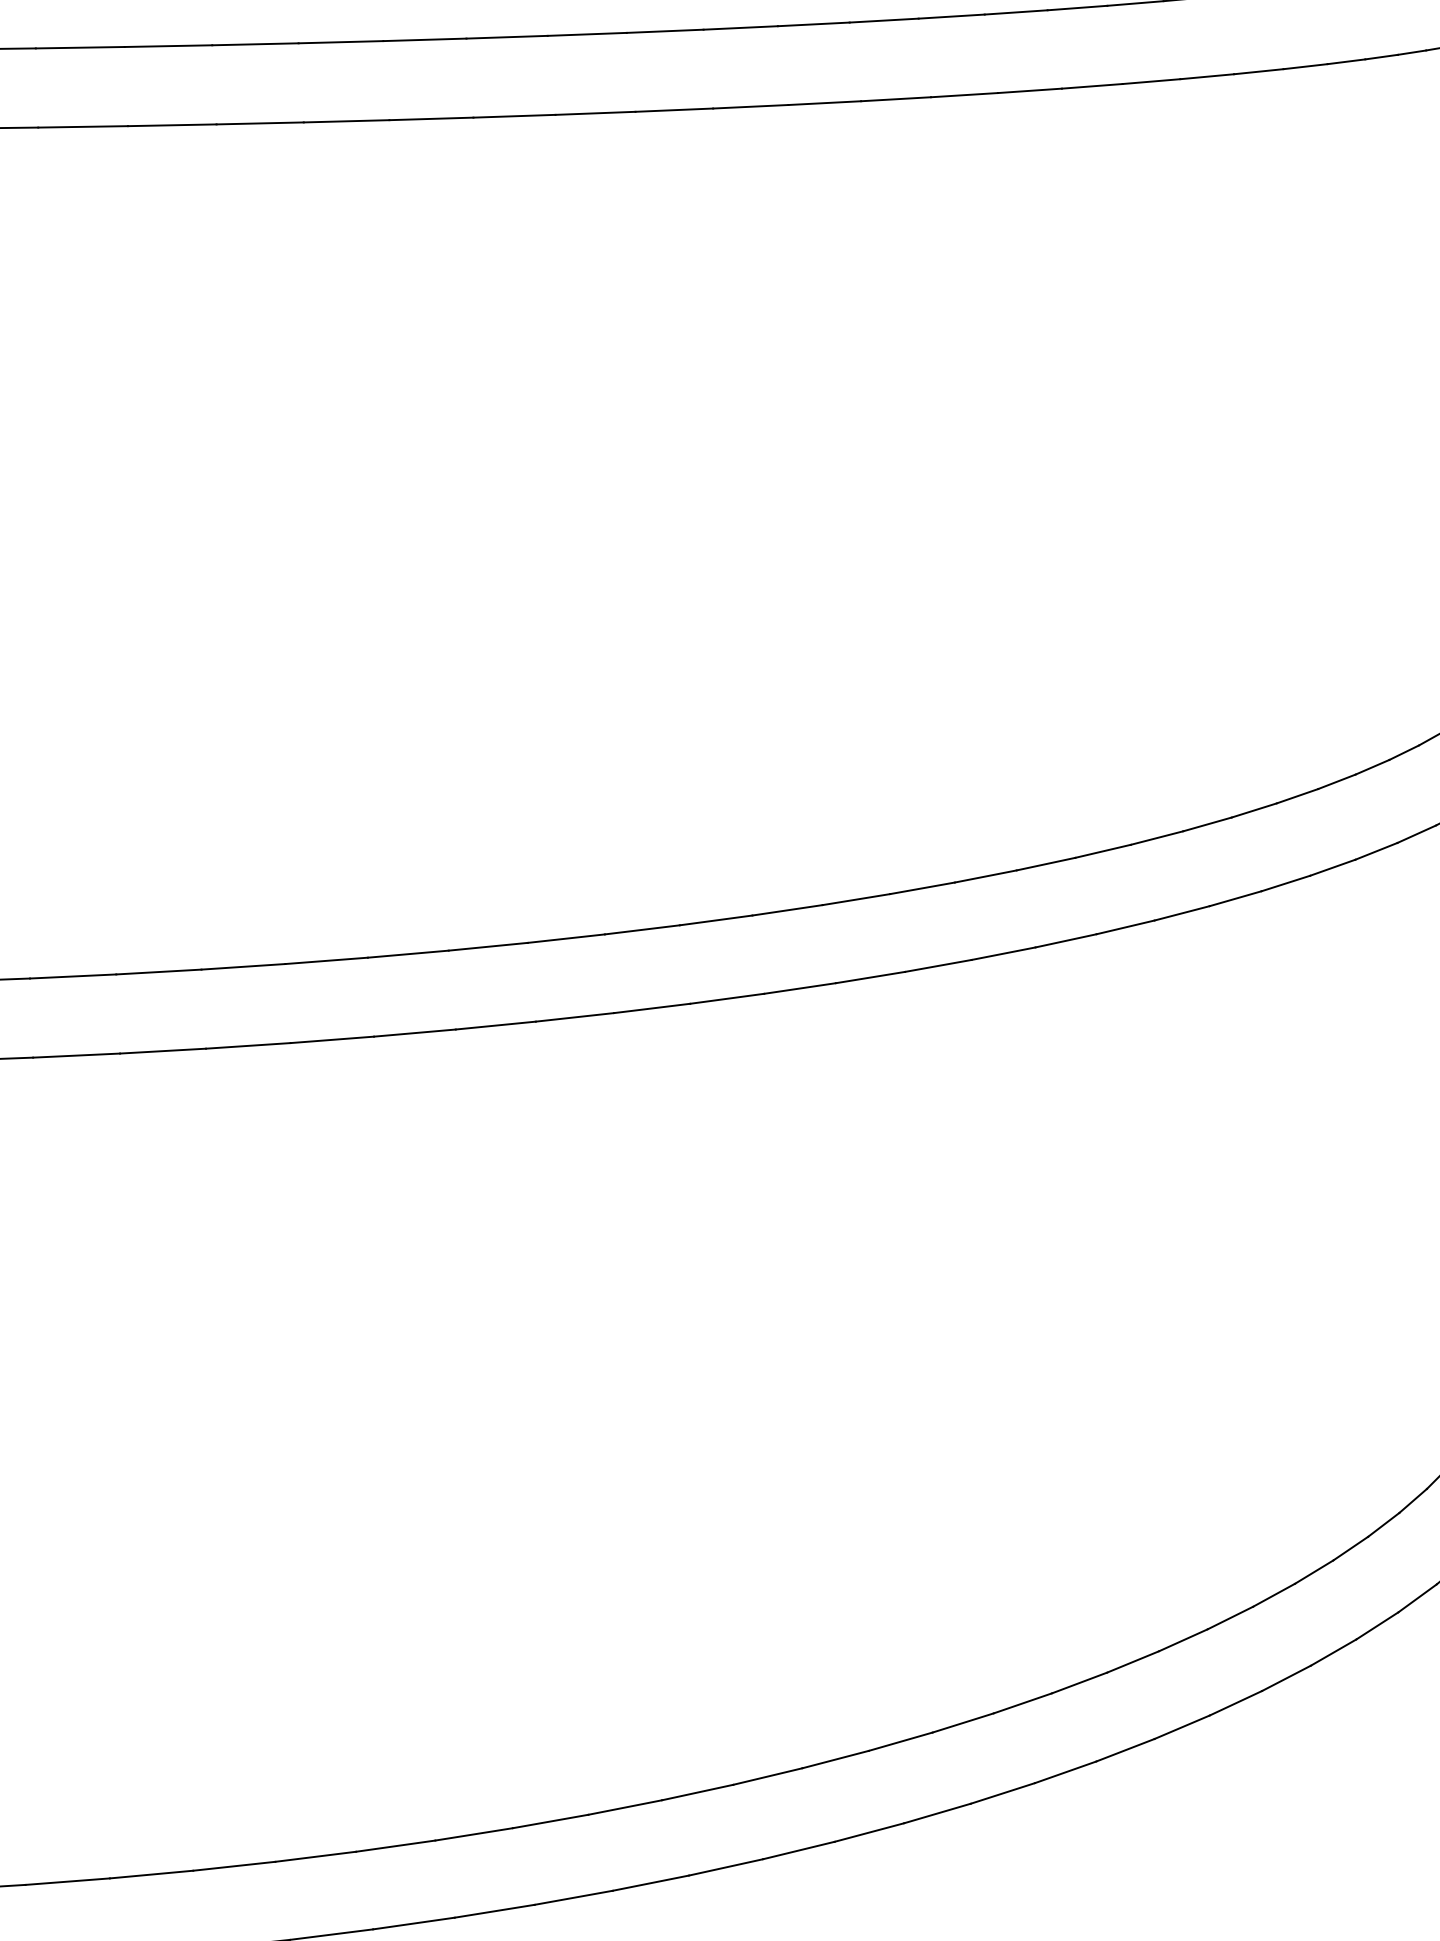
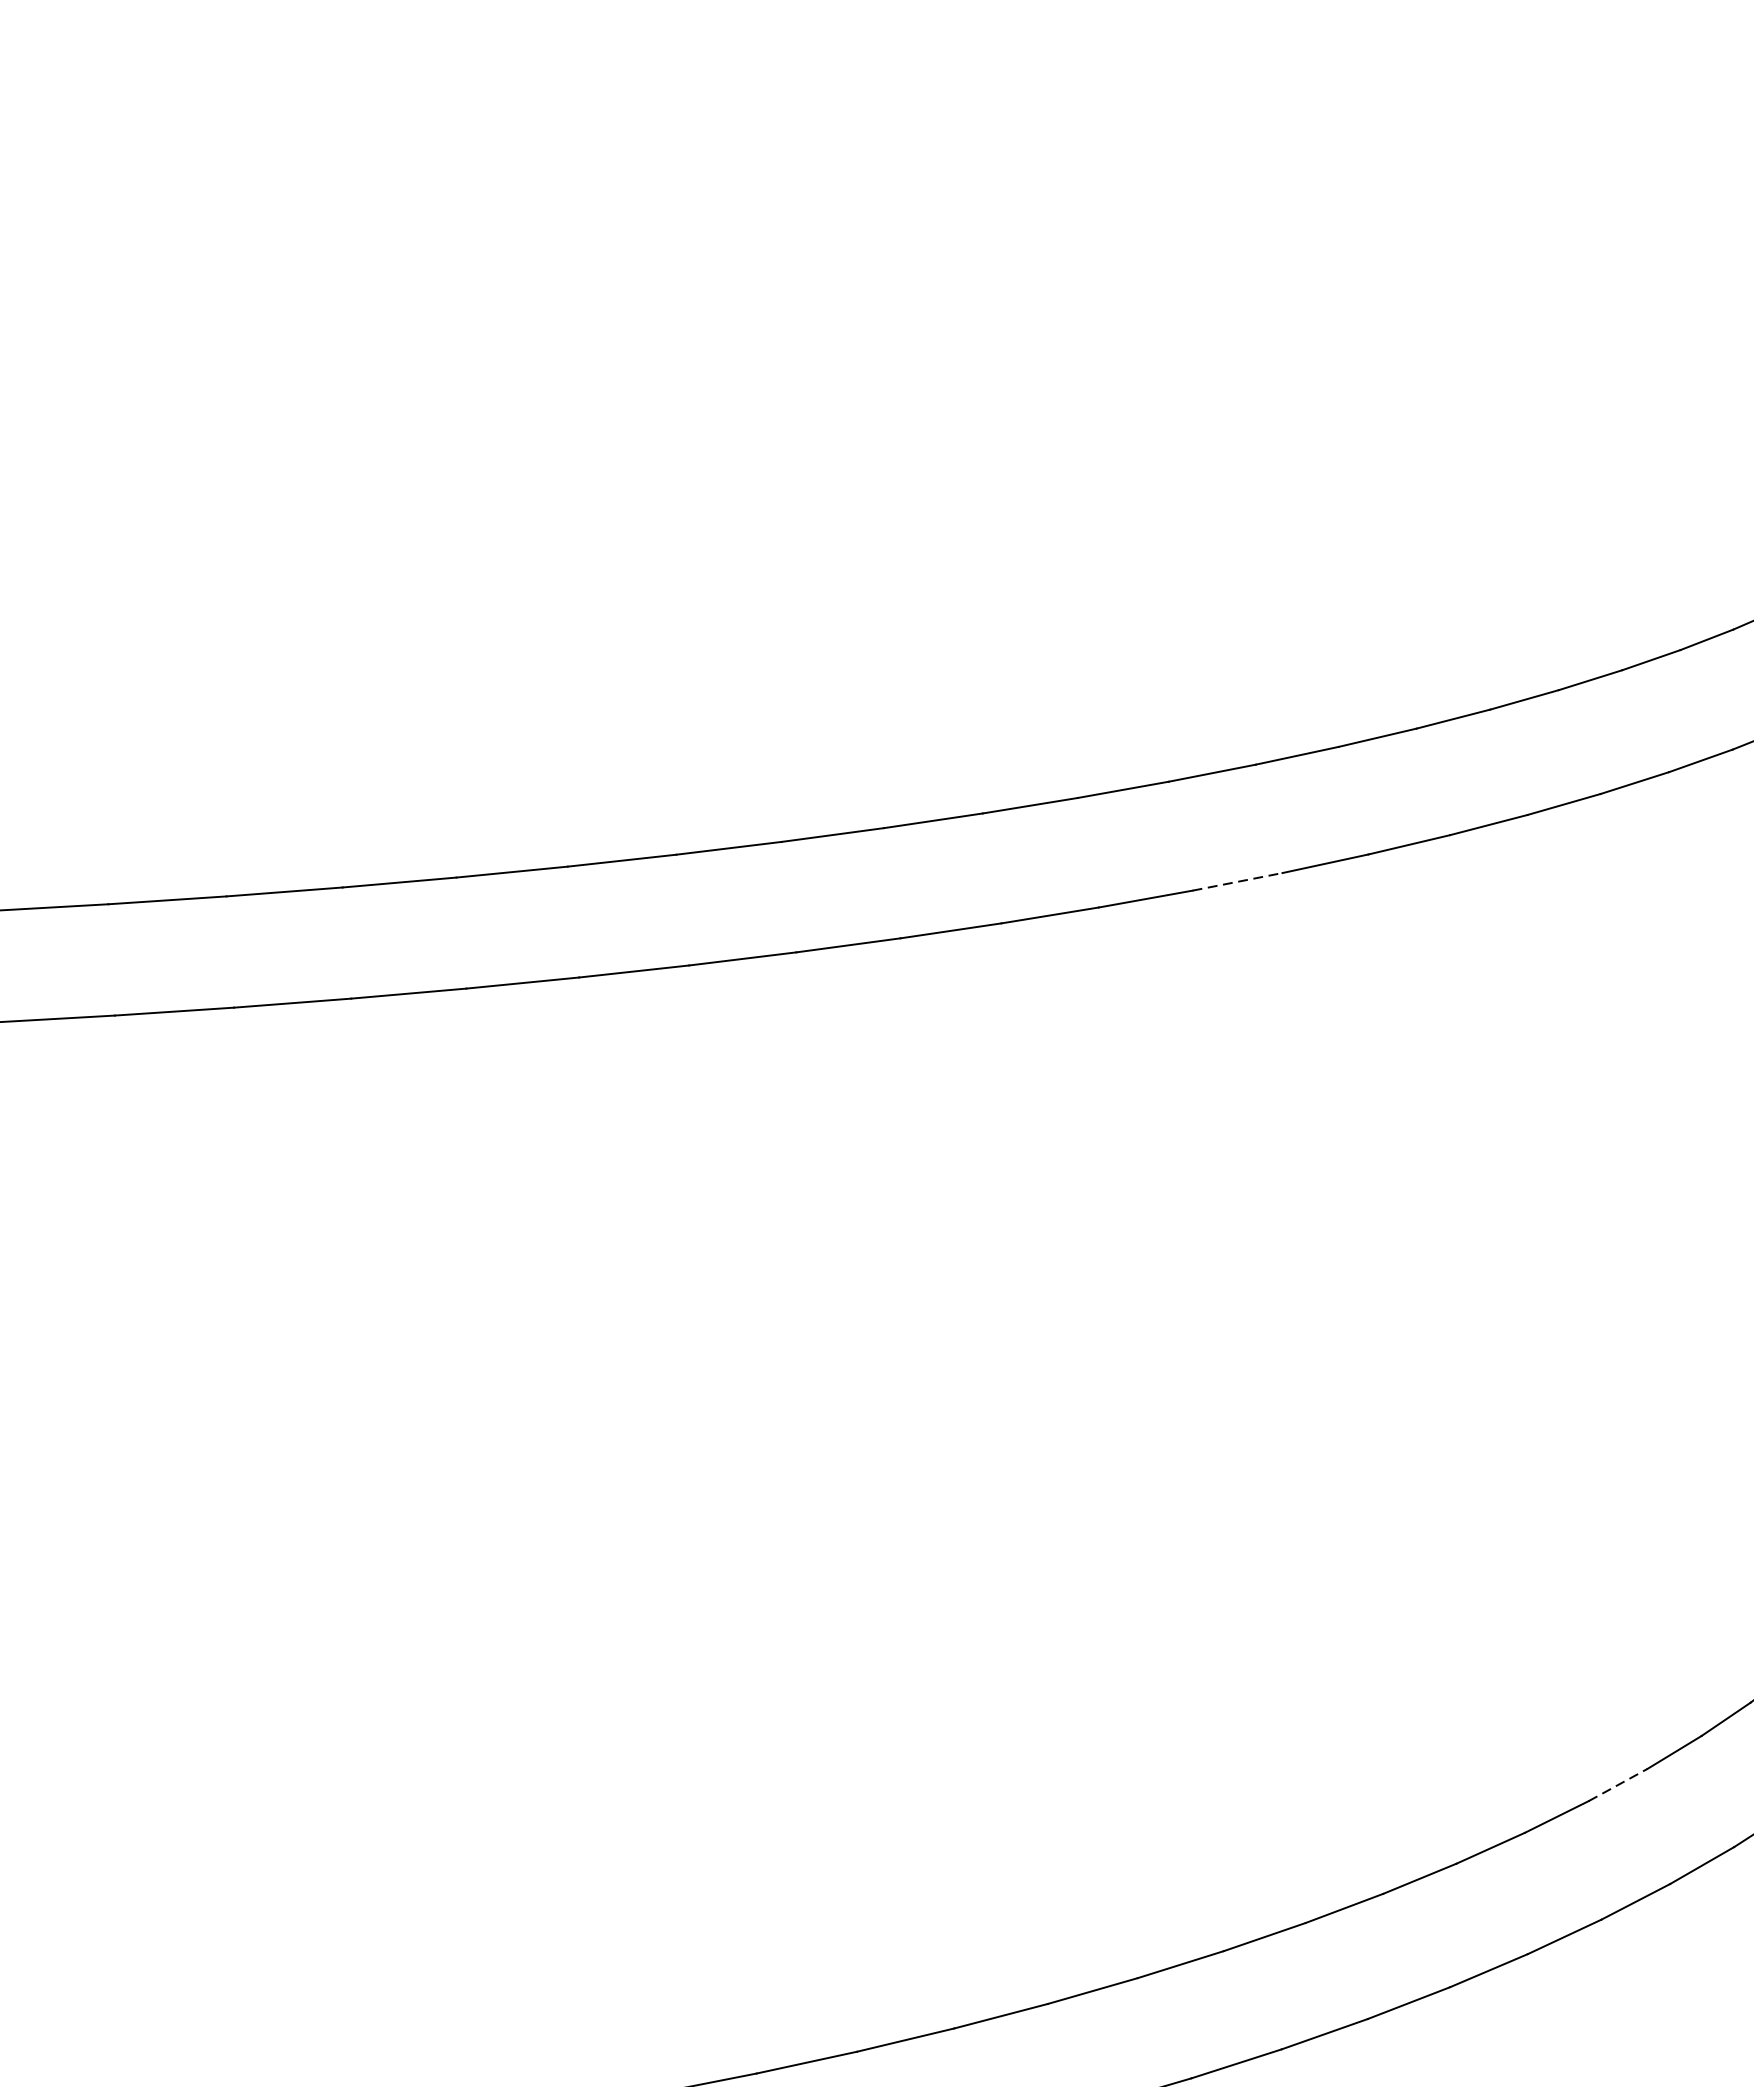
line: (1003, 953) -> (1237, 881), solid -> dashed
line: (1274, 1595) -> (1618, 1785), solid -> dashed

